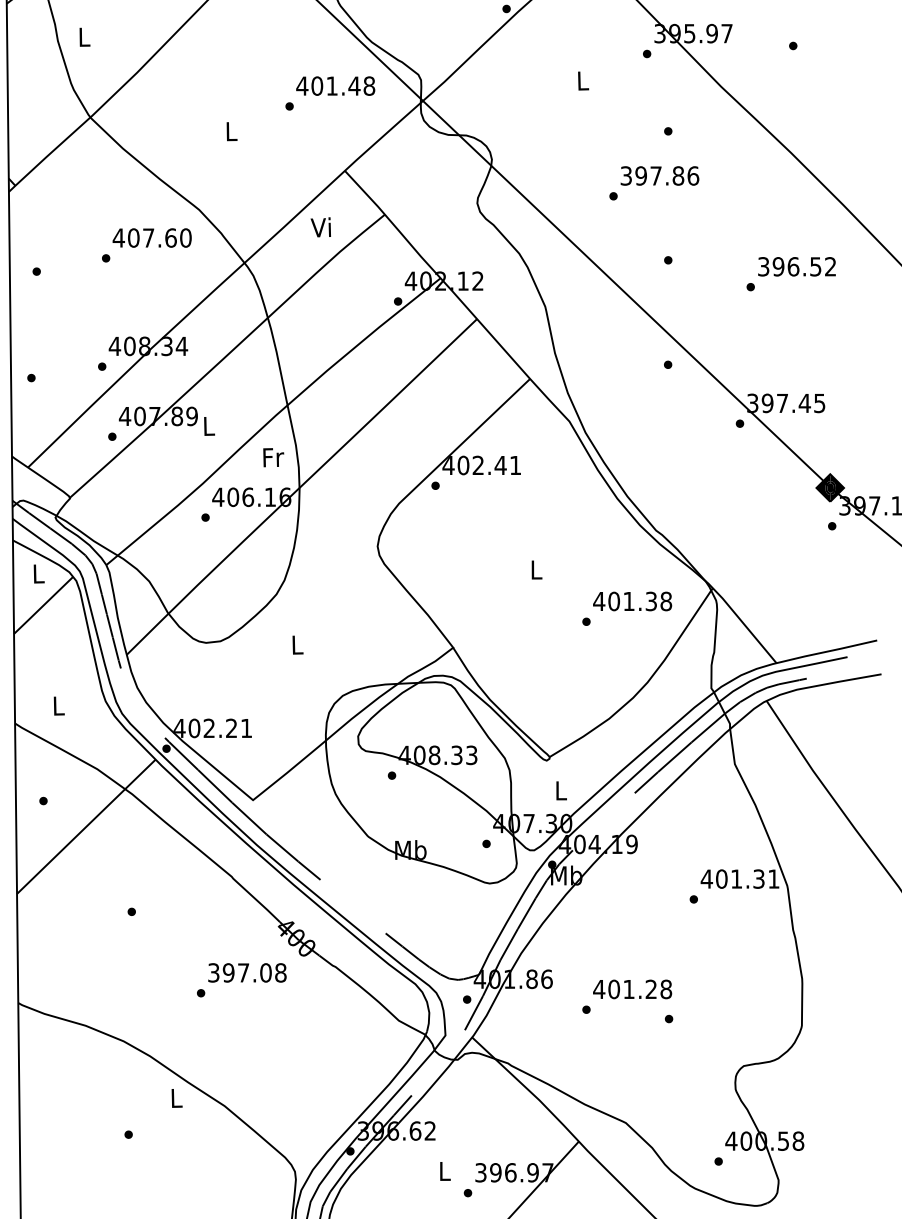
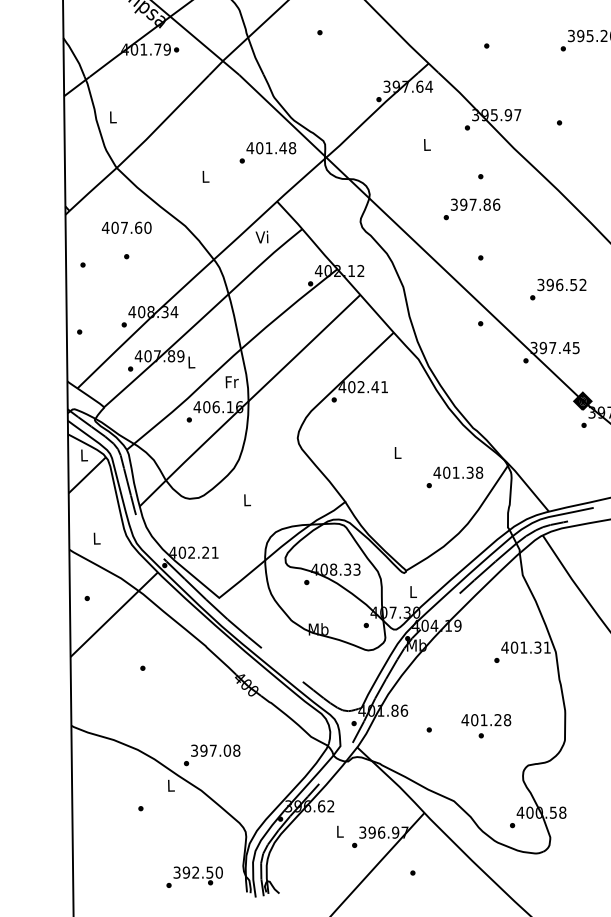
text: (151, 237) -> (126, 227), moved
text: (791, 273) -> (558, 289), moved
text: (242, 980) -> (212, 755), moved
text: (632, 989) -> (486, 720), moved

